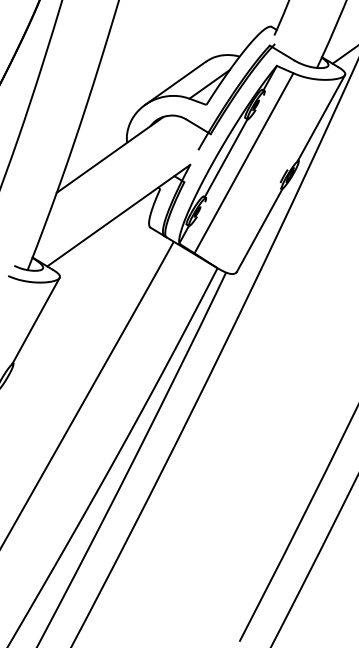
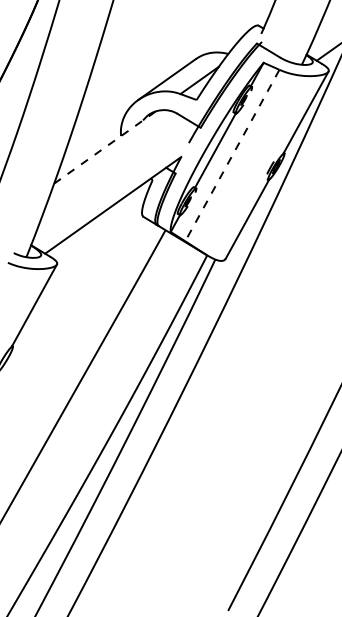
line: (109, 154) -> (104, 147), solid -> dashed
line: (244, 163) -> (232, 155), solid -> dashed

